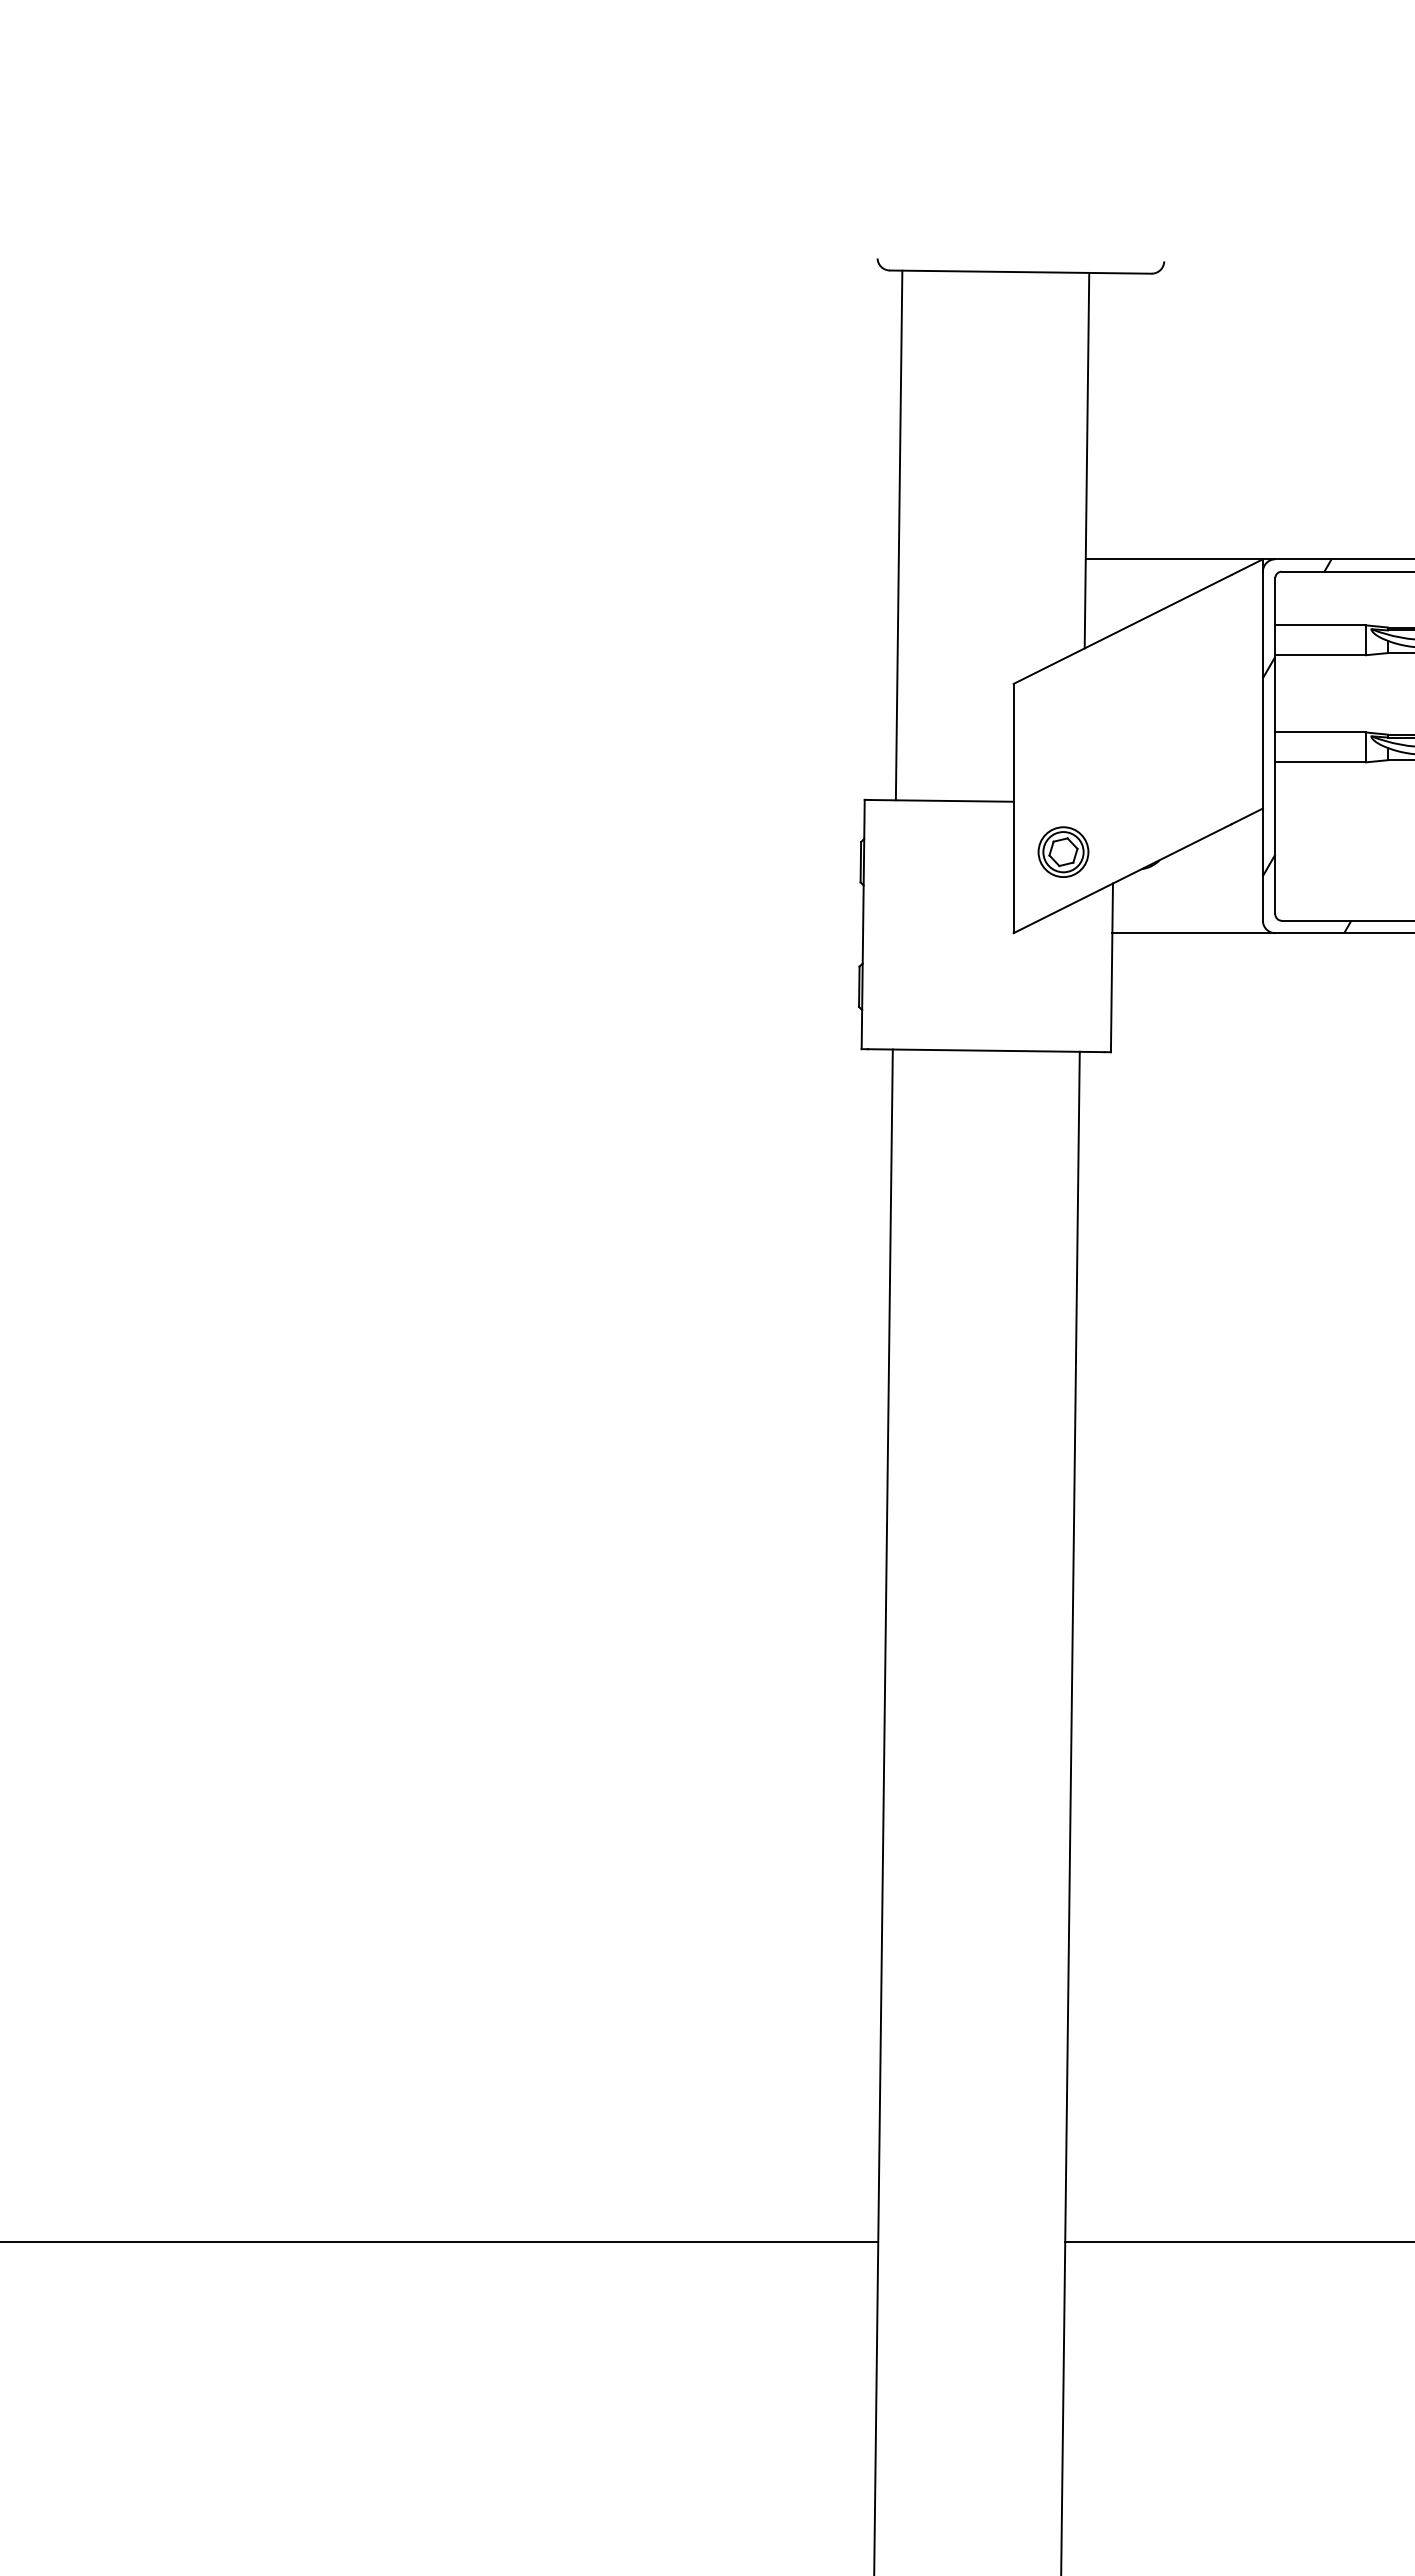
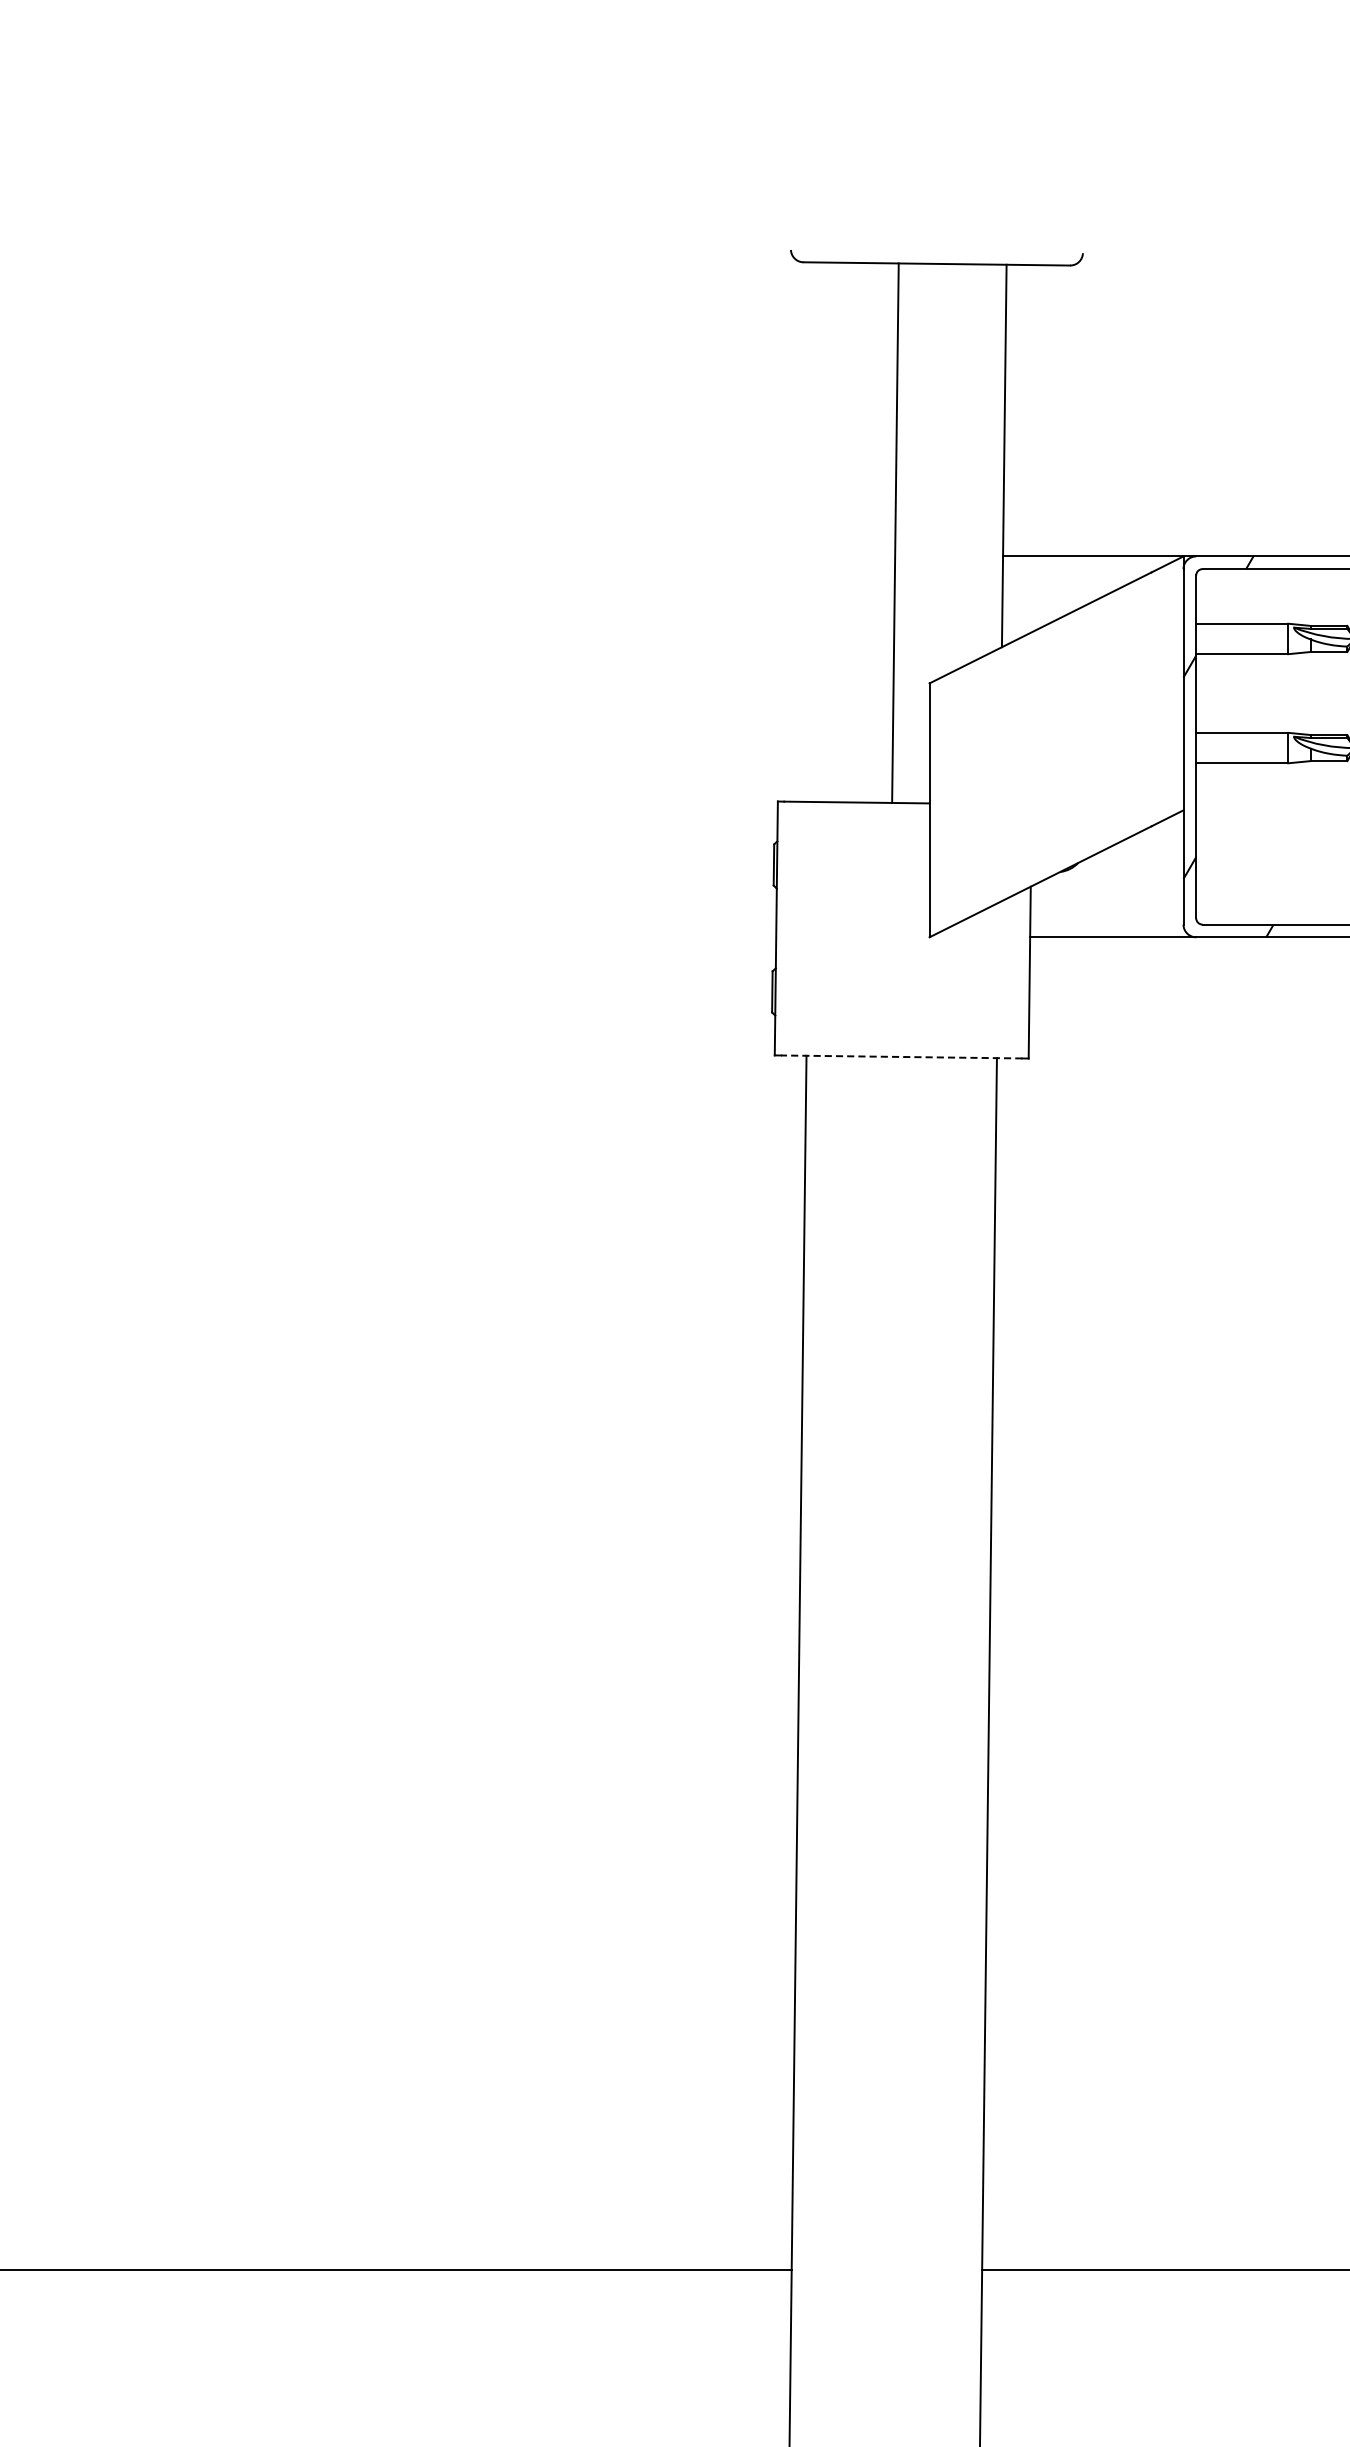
line: (898, 535) -> (894, 533), moved
part: (1063, 851) -> (980, 854), removed
line: (985, 1050) -> (900, 1056), solid -> dashed

